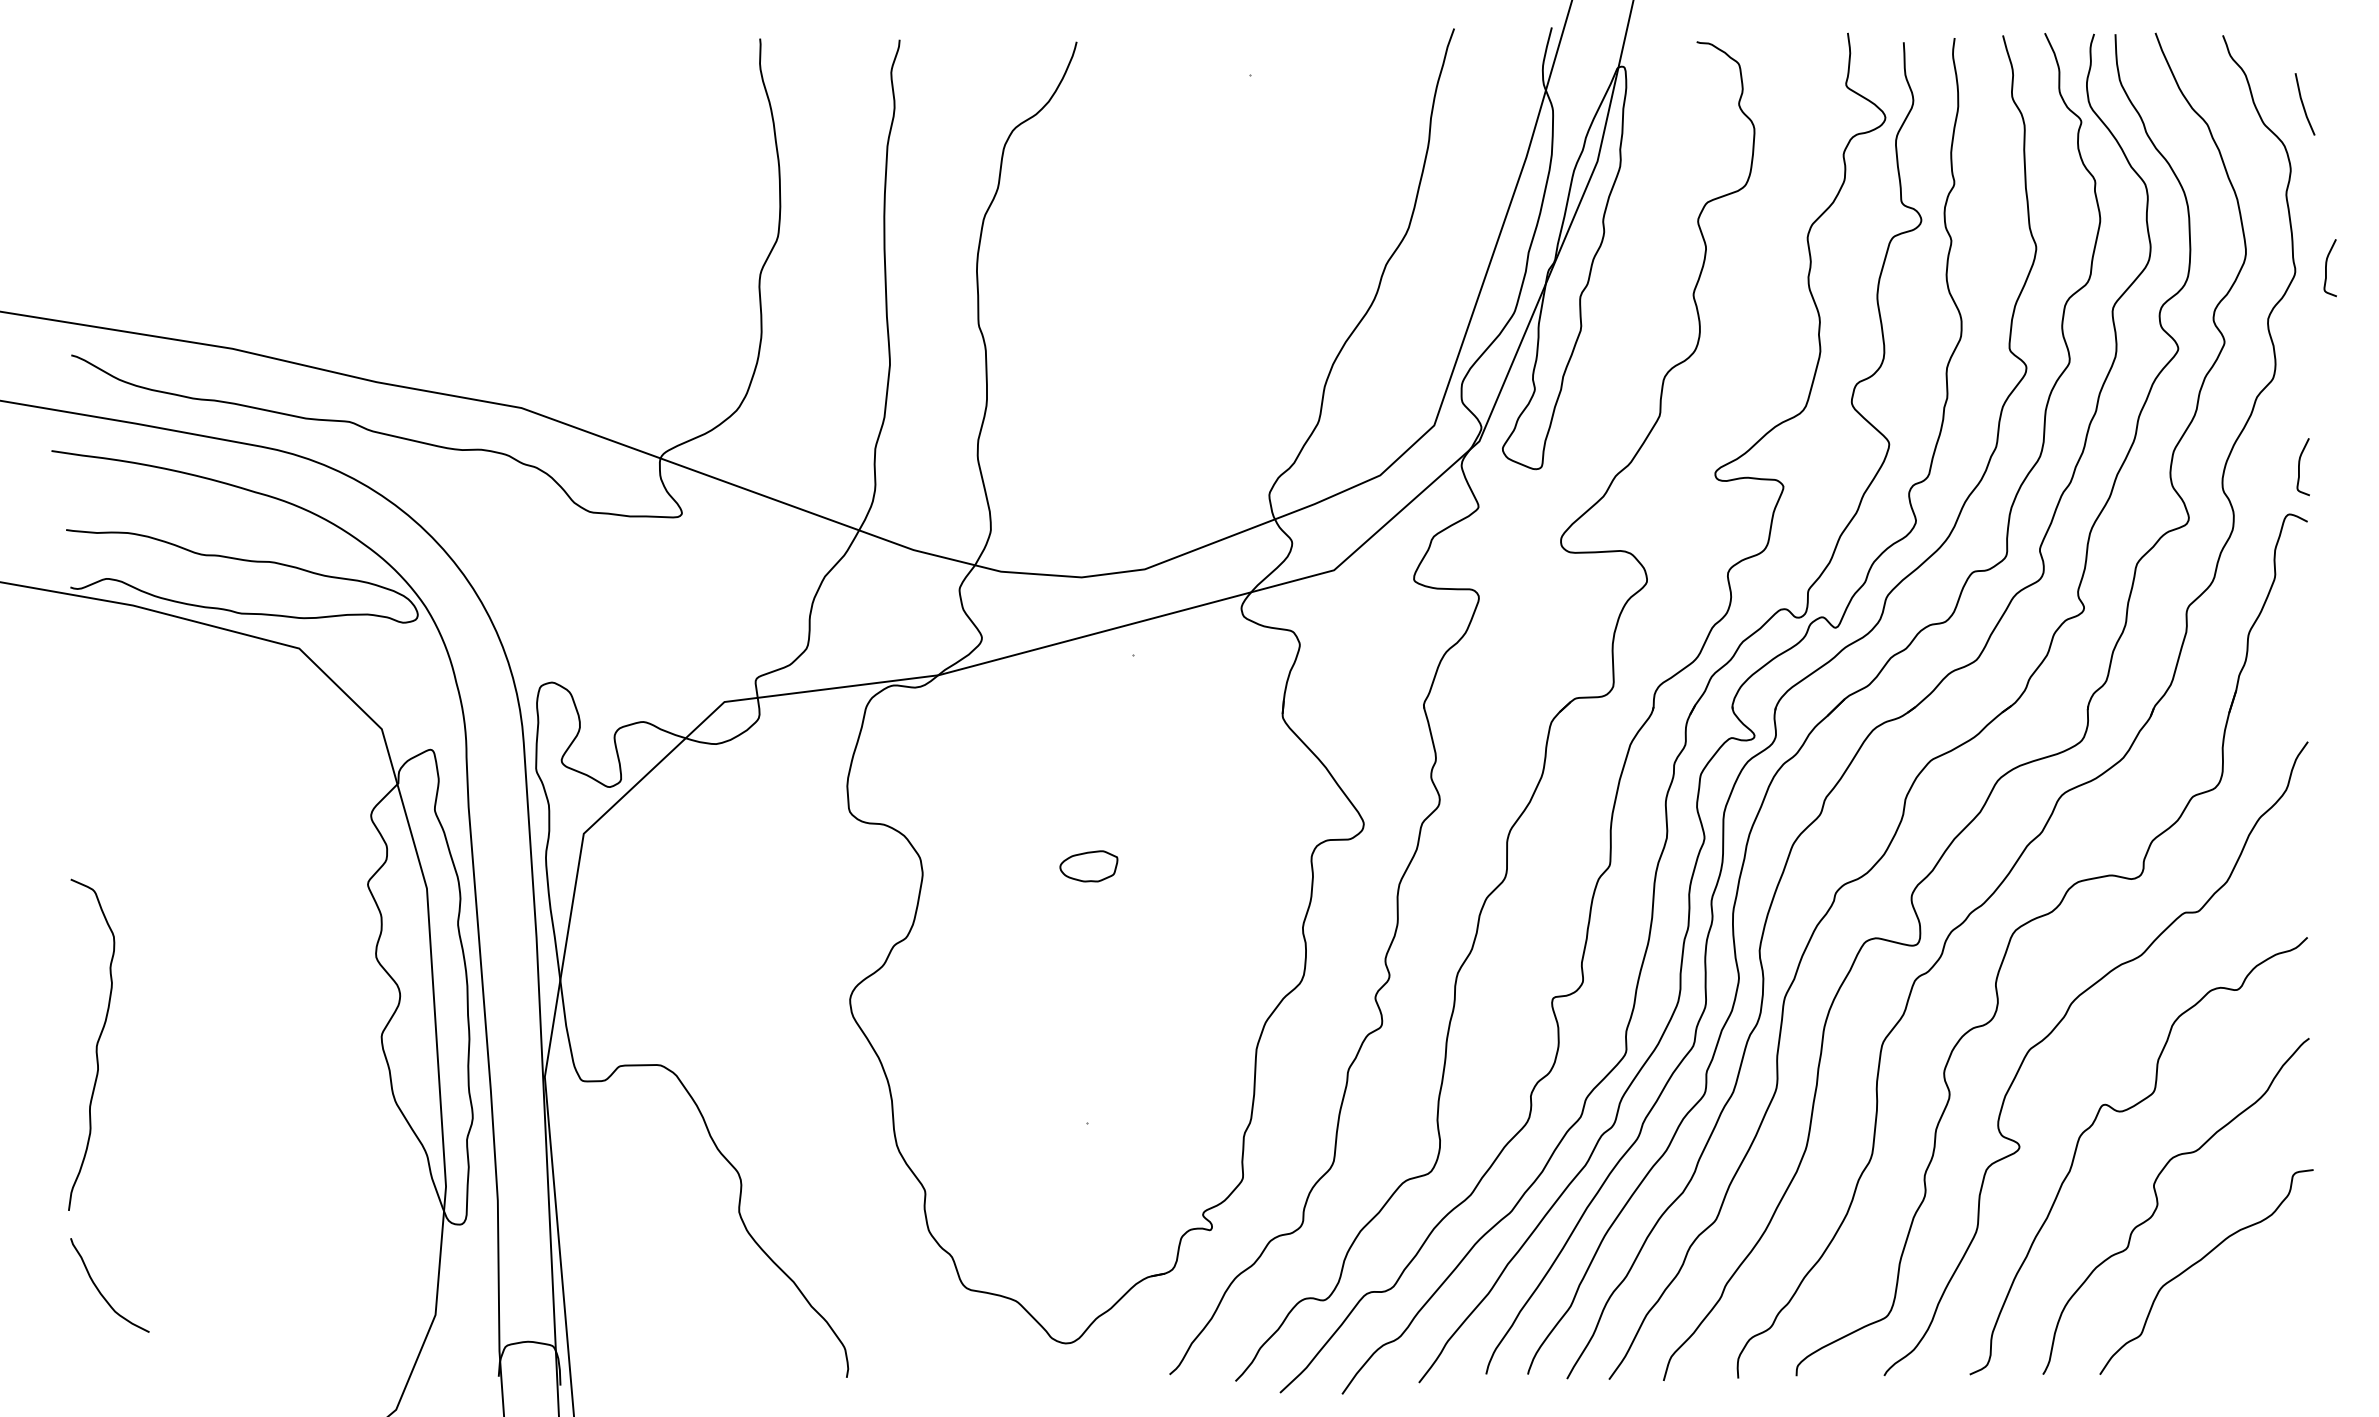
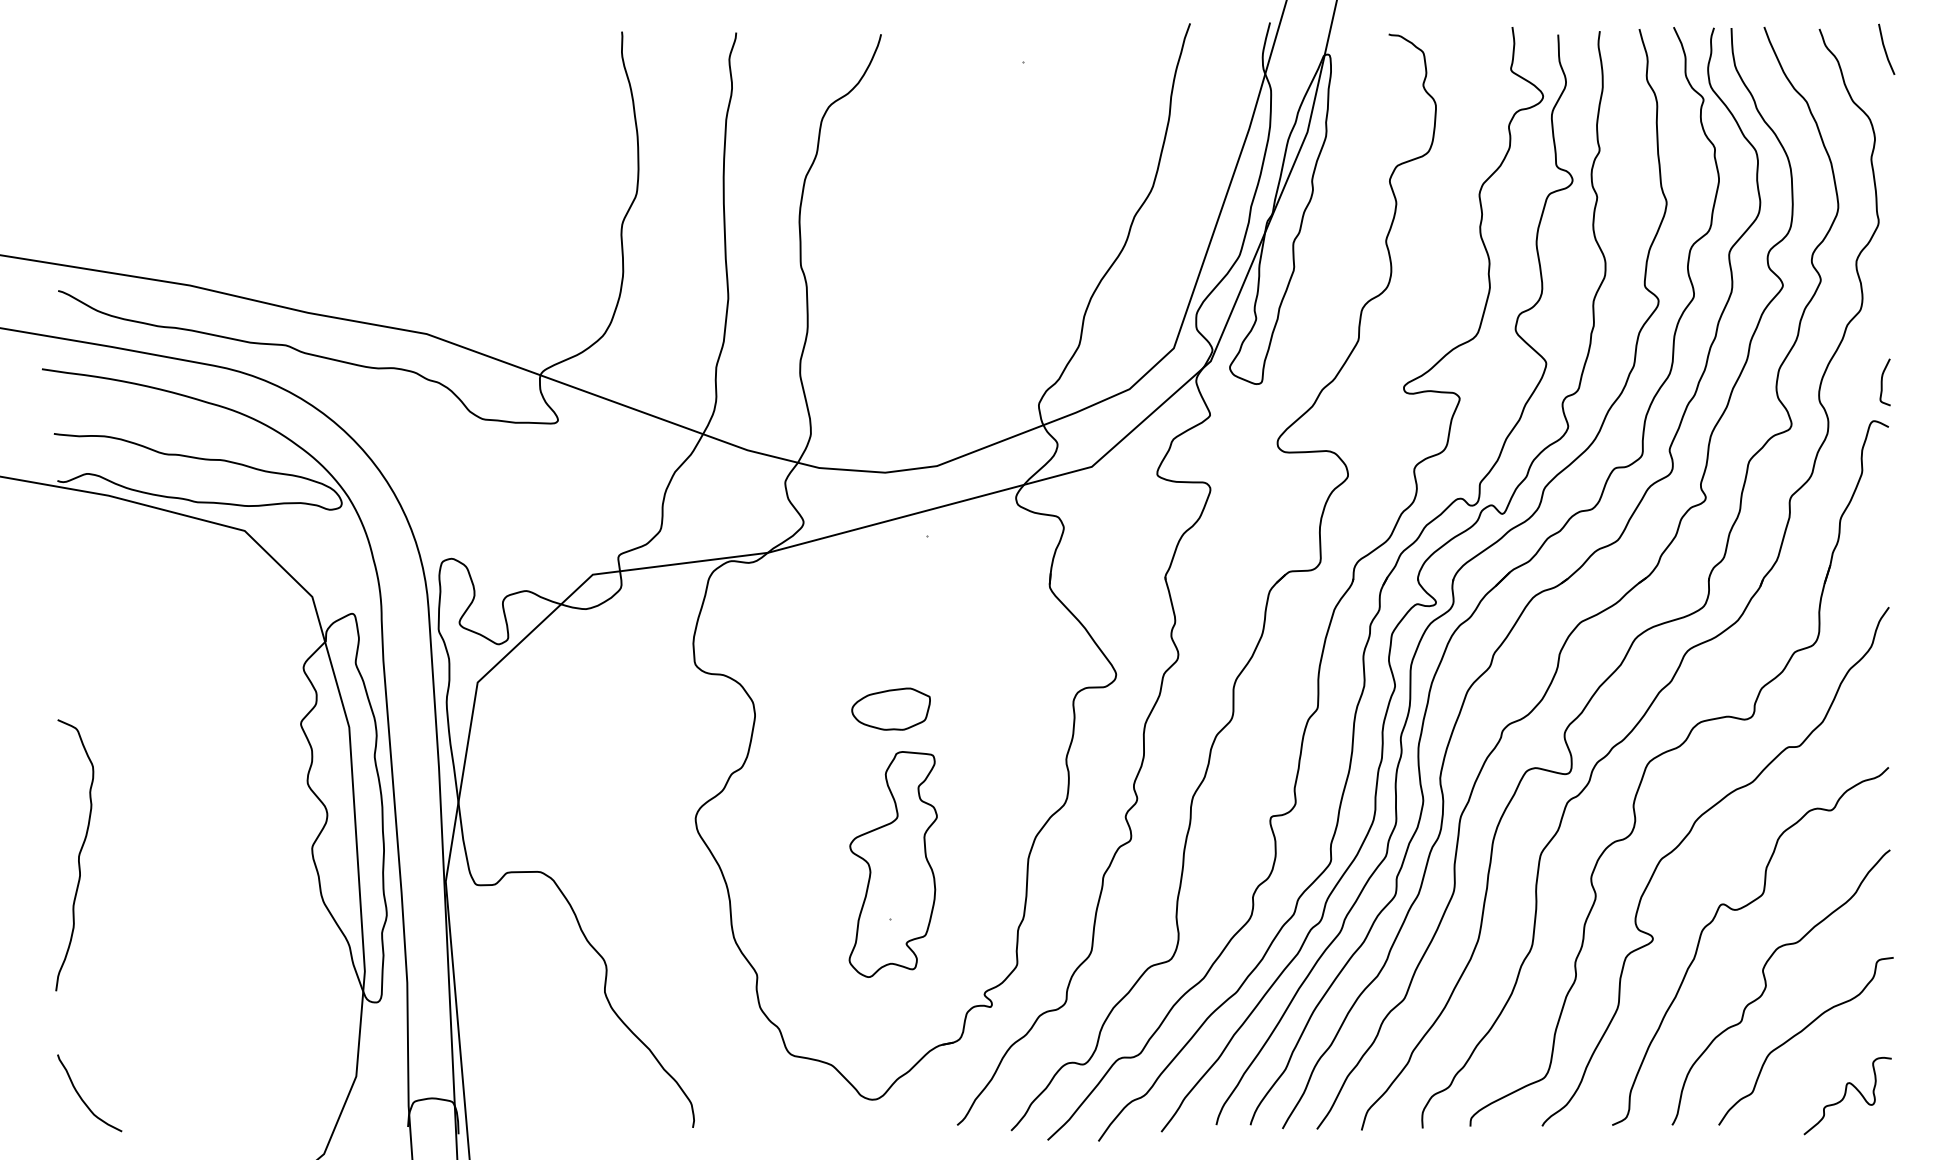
line: (2303, 104) -> (1885, 49), moved
curve: (2326, 268) -> (1904, 219), removed
part: (1088, 866) -> (890, 709), size x1.67
part: (1091, 1055) -> (893, 864), added
curve: (100, 1291) -> (82, 1098), moved
curve: (2255, 1336) -> (1846, 1094), added

